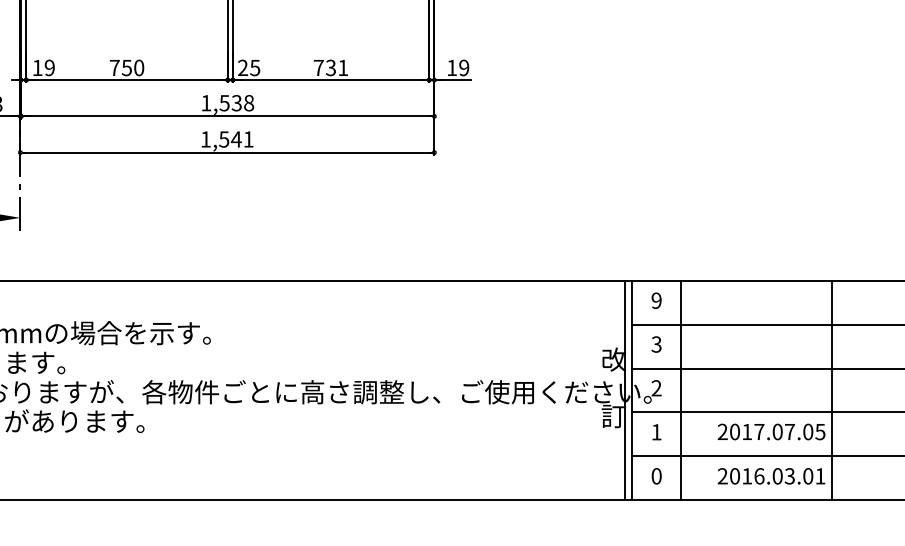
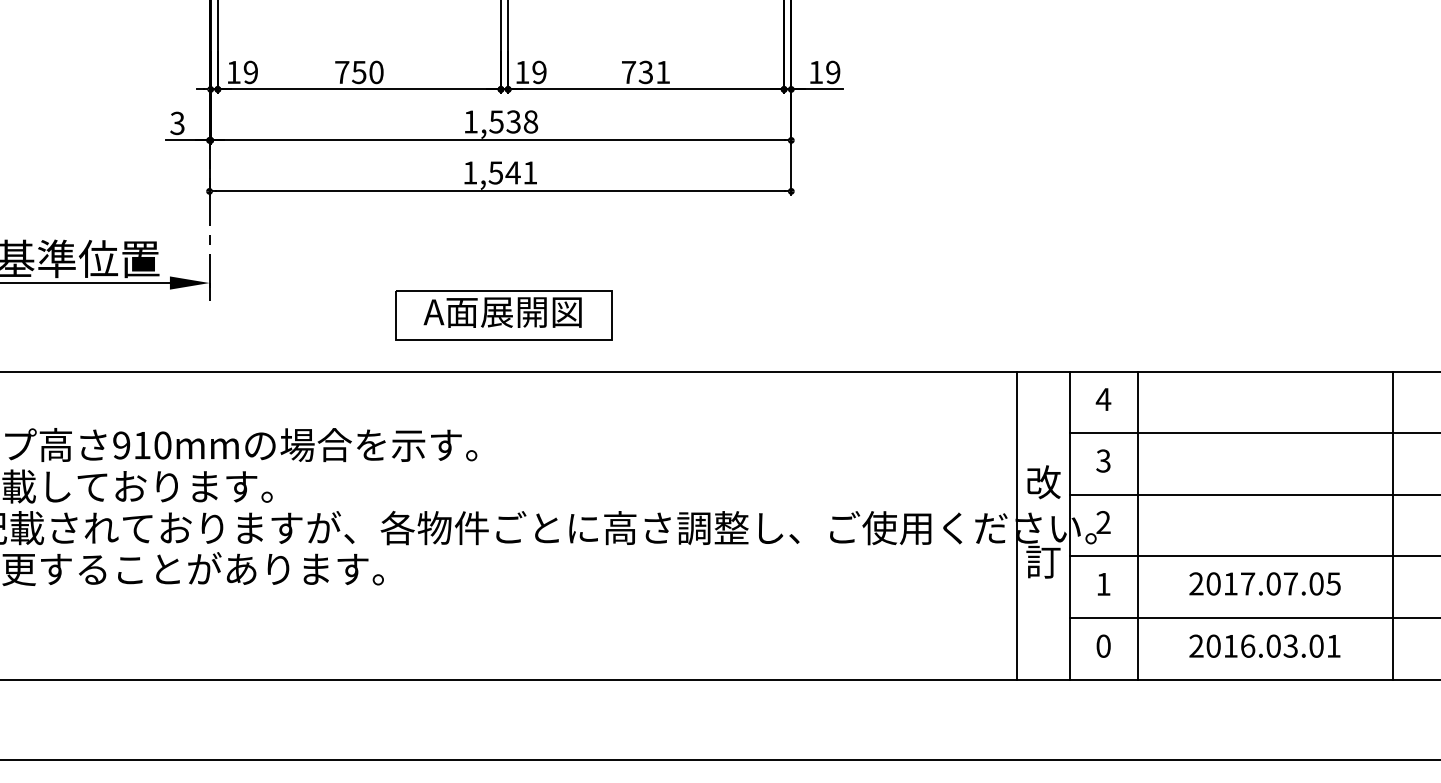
text: (248, 67) -> (530, 71), 25 -> 19
part: (229, 240) -> (503, 315), added
text: (656, 300) -> (1103, 399), 9 -> 4
line: (625, 390) -> (1017, 525), moved
line: (832, 390) -> (1392, 525), moved

